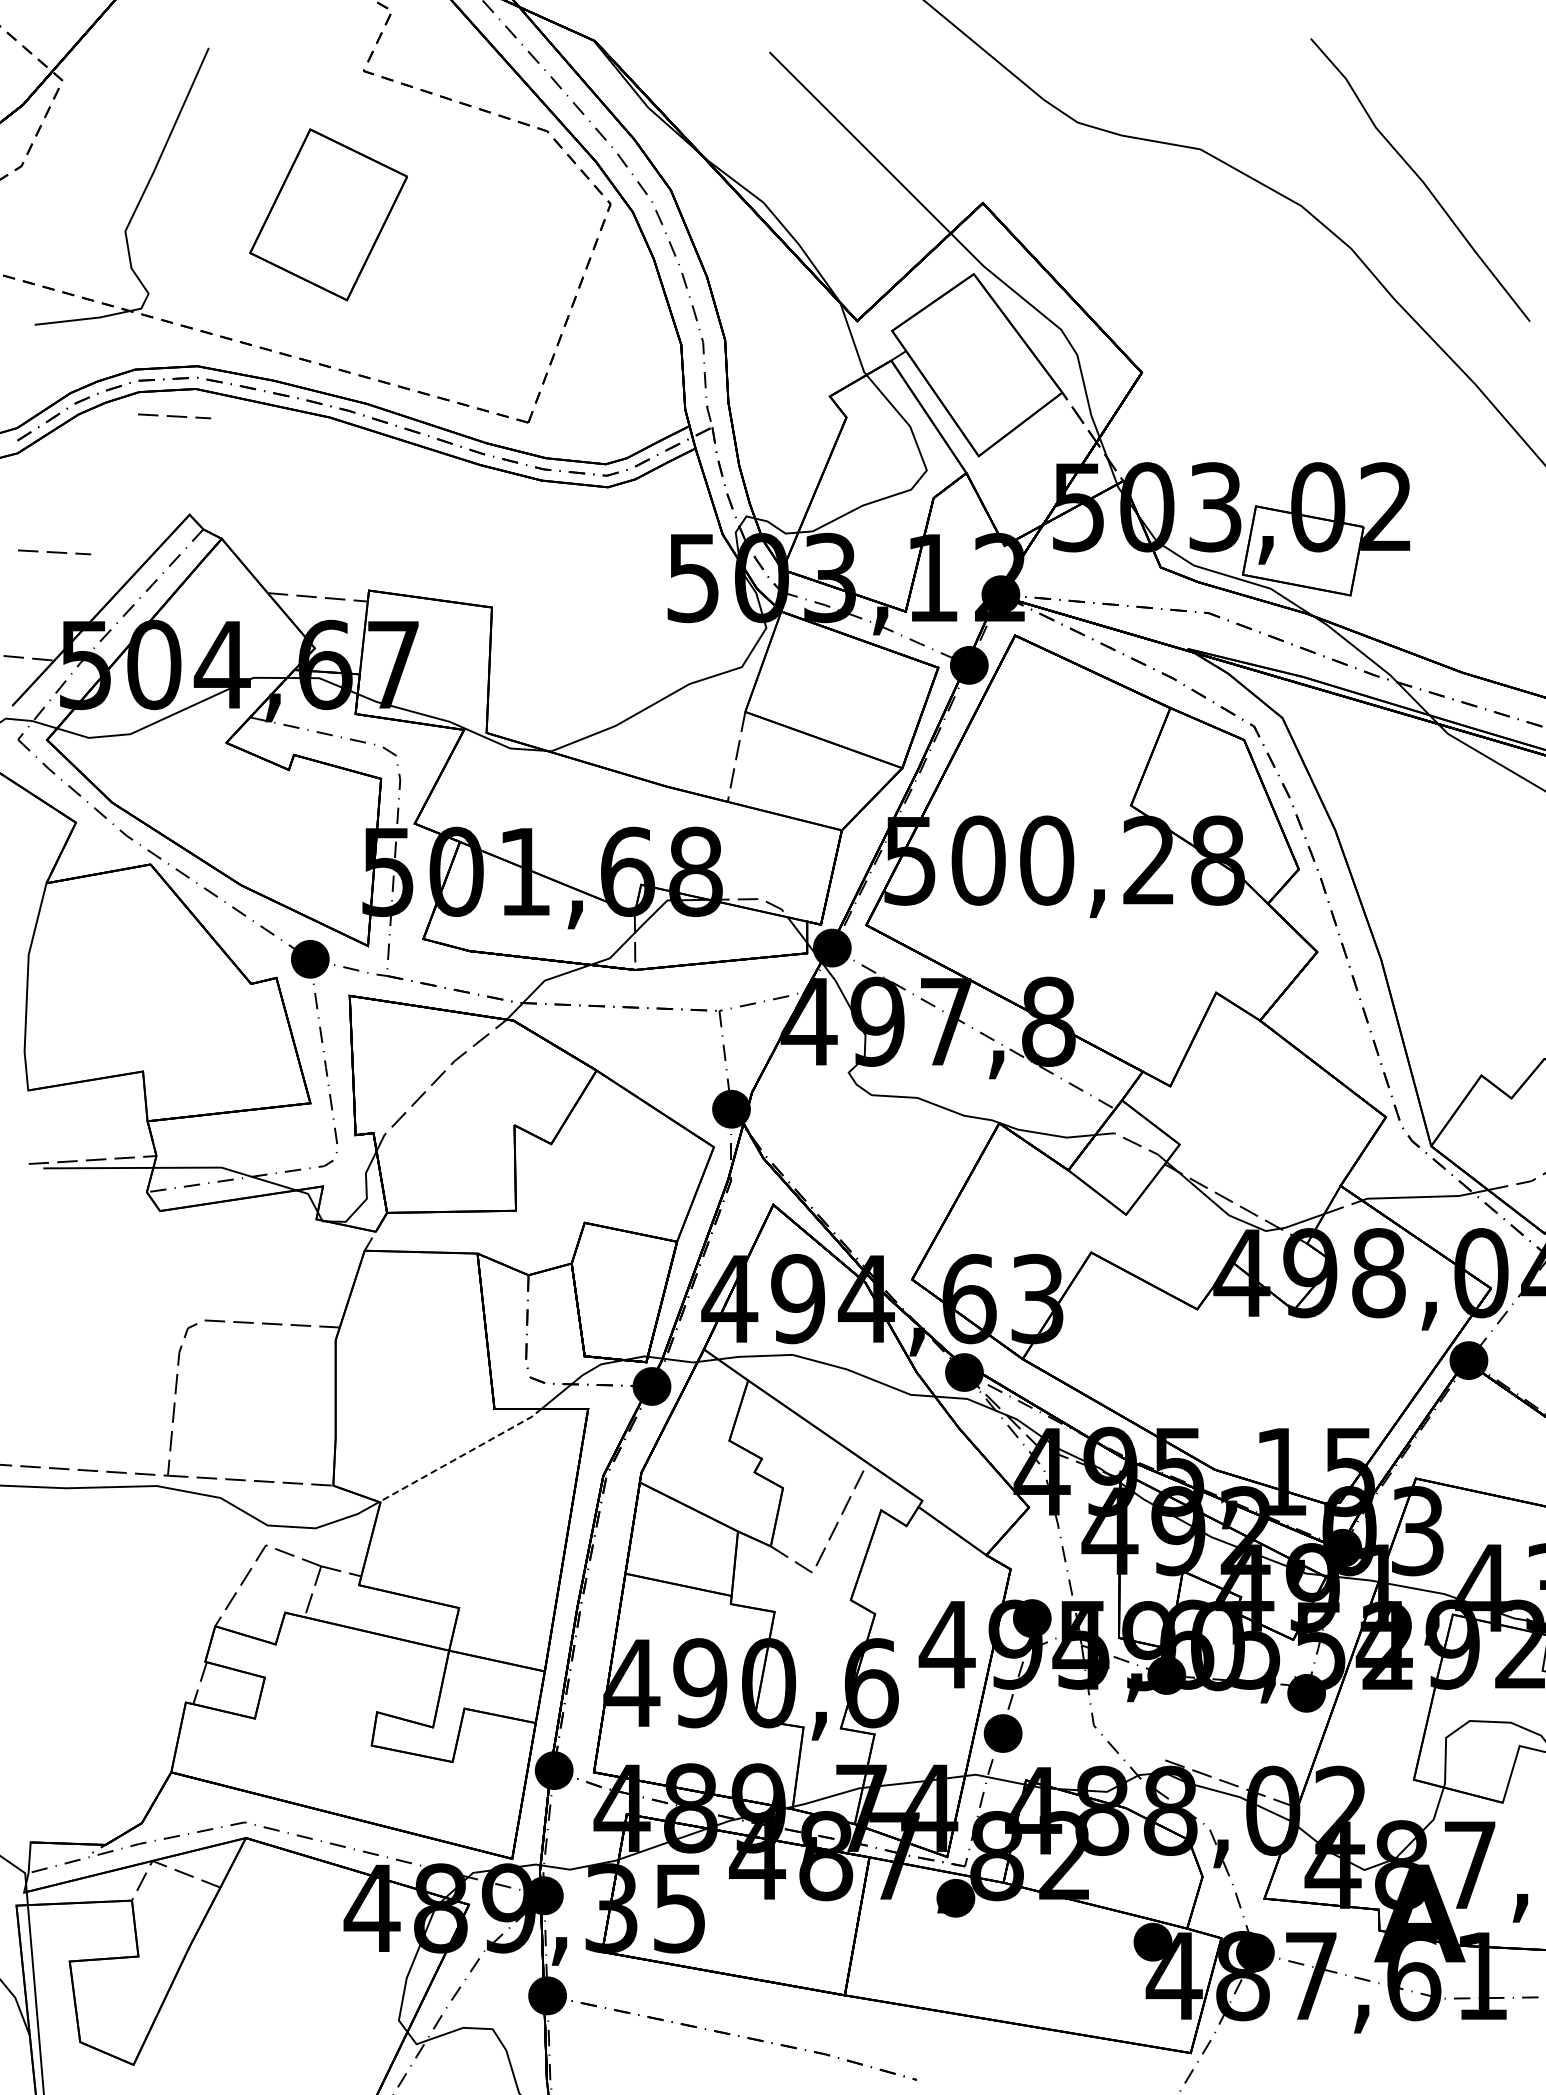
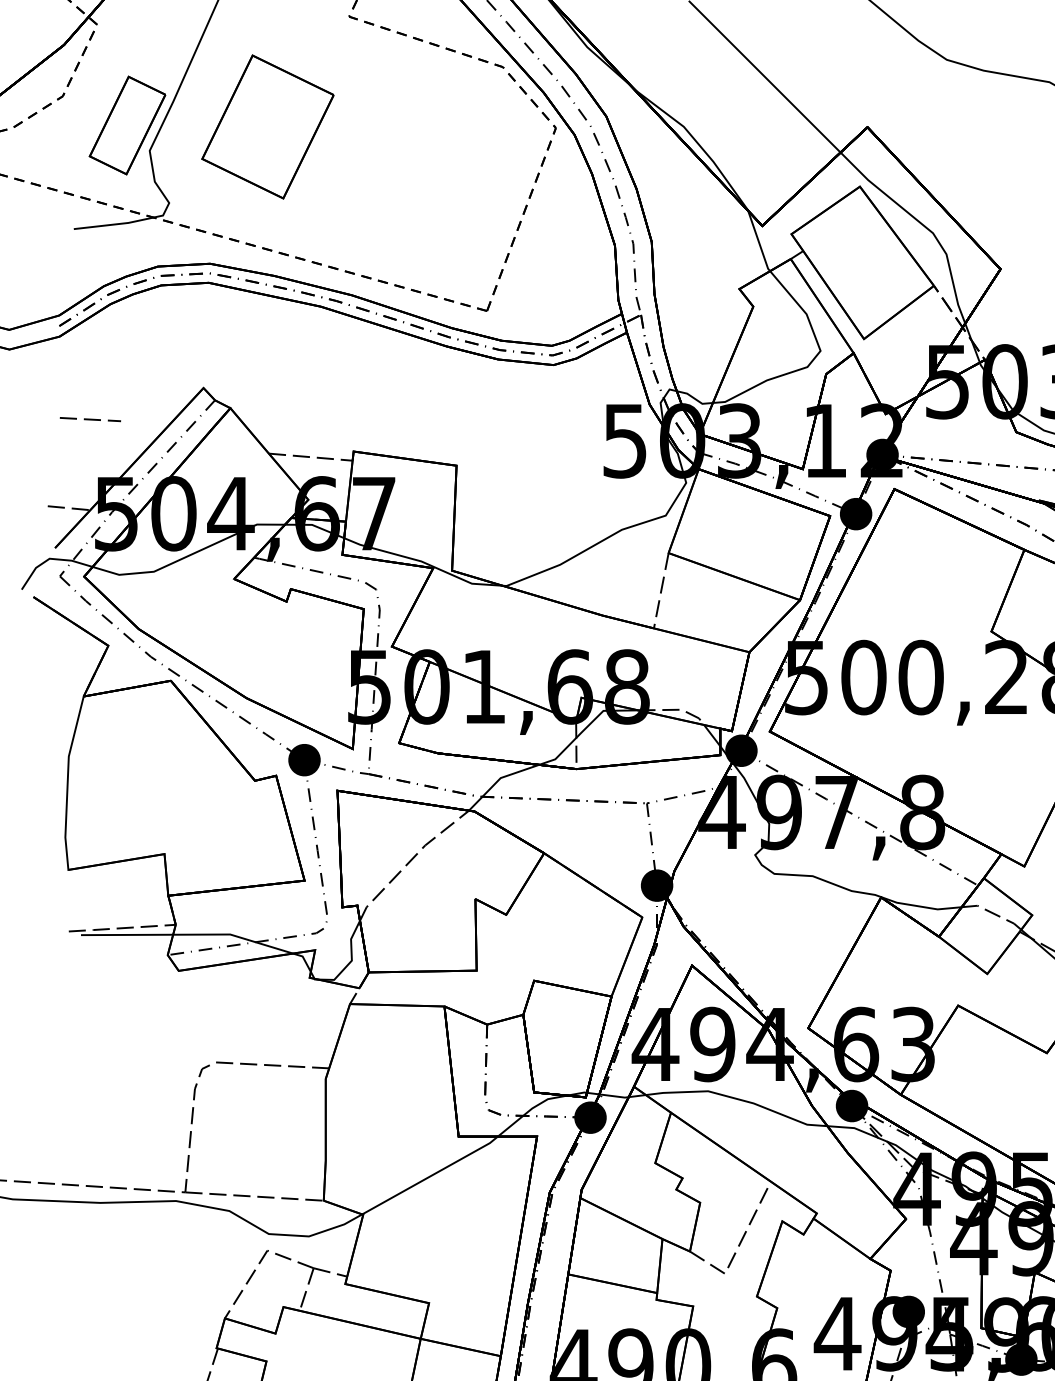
part: (98, 200) -> (127, 125), added
part: (328, 214) -> (267, 126), moved
line: (174, 416) -> (190, 305), removed
line: (461, 1456) -> (431, 1176), dashed -> solid

